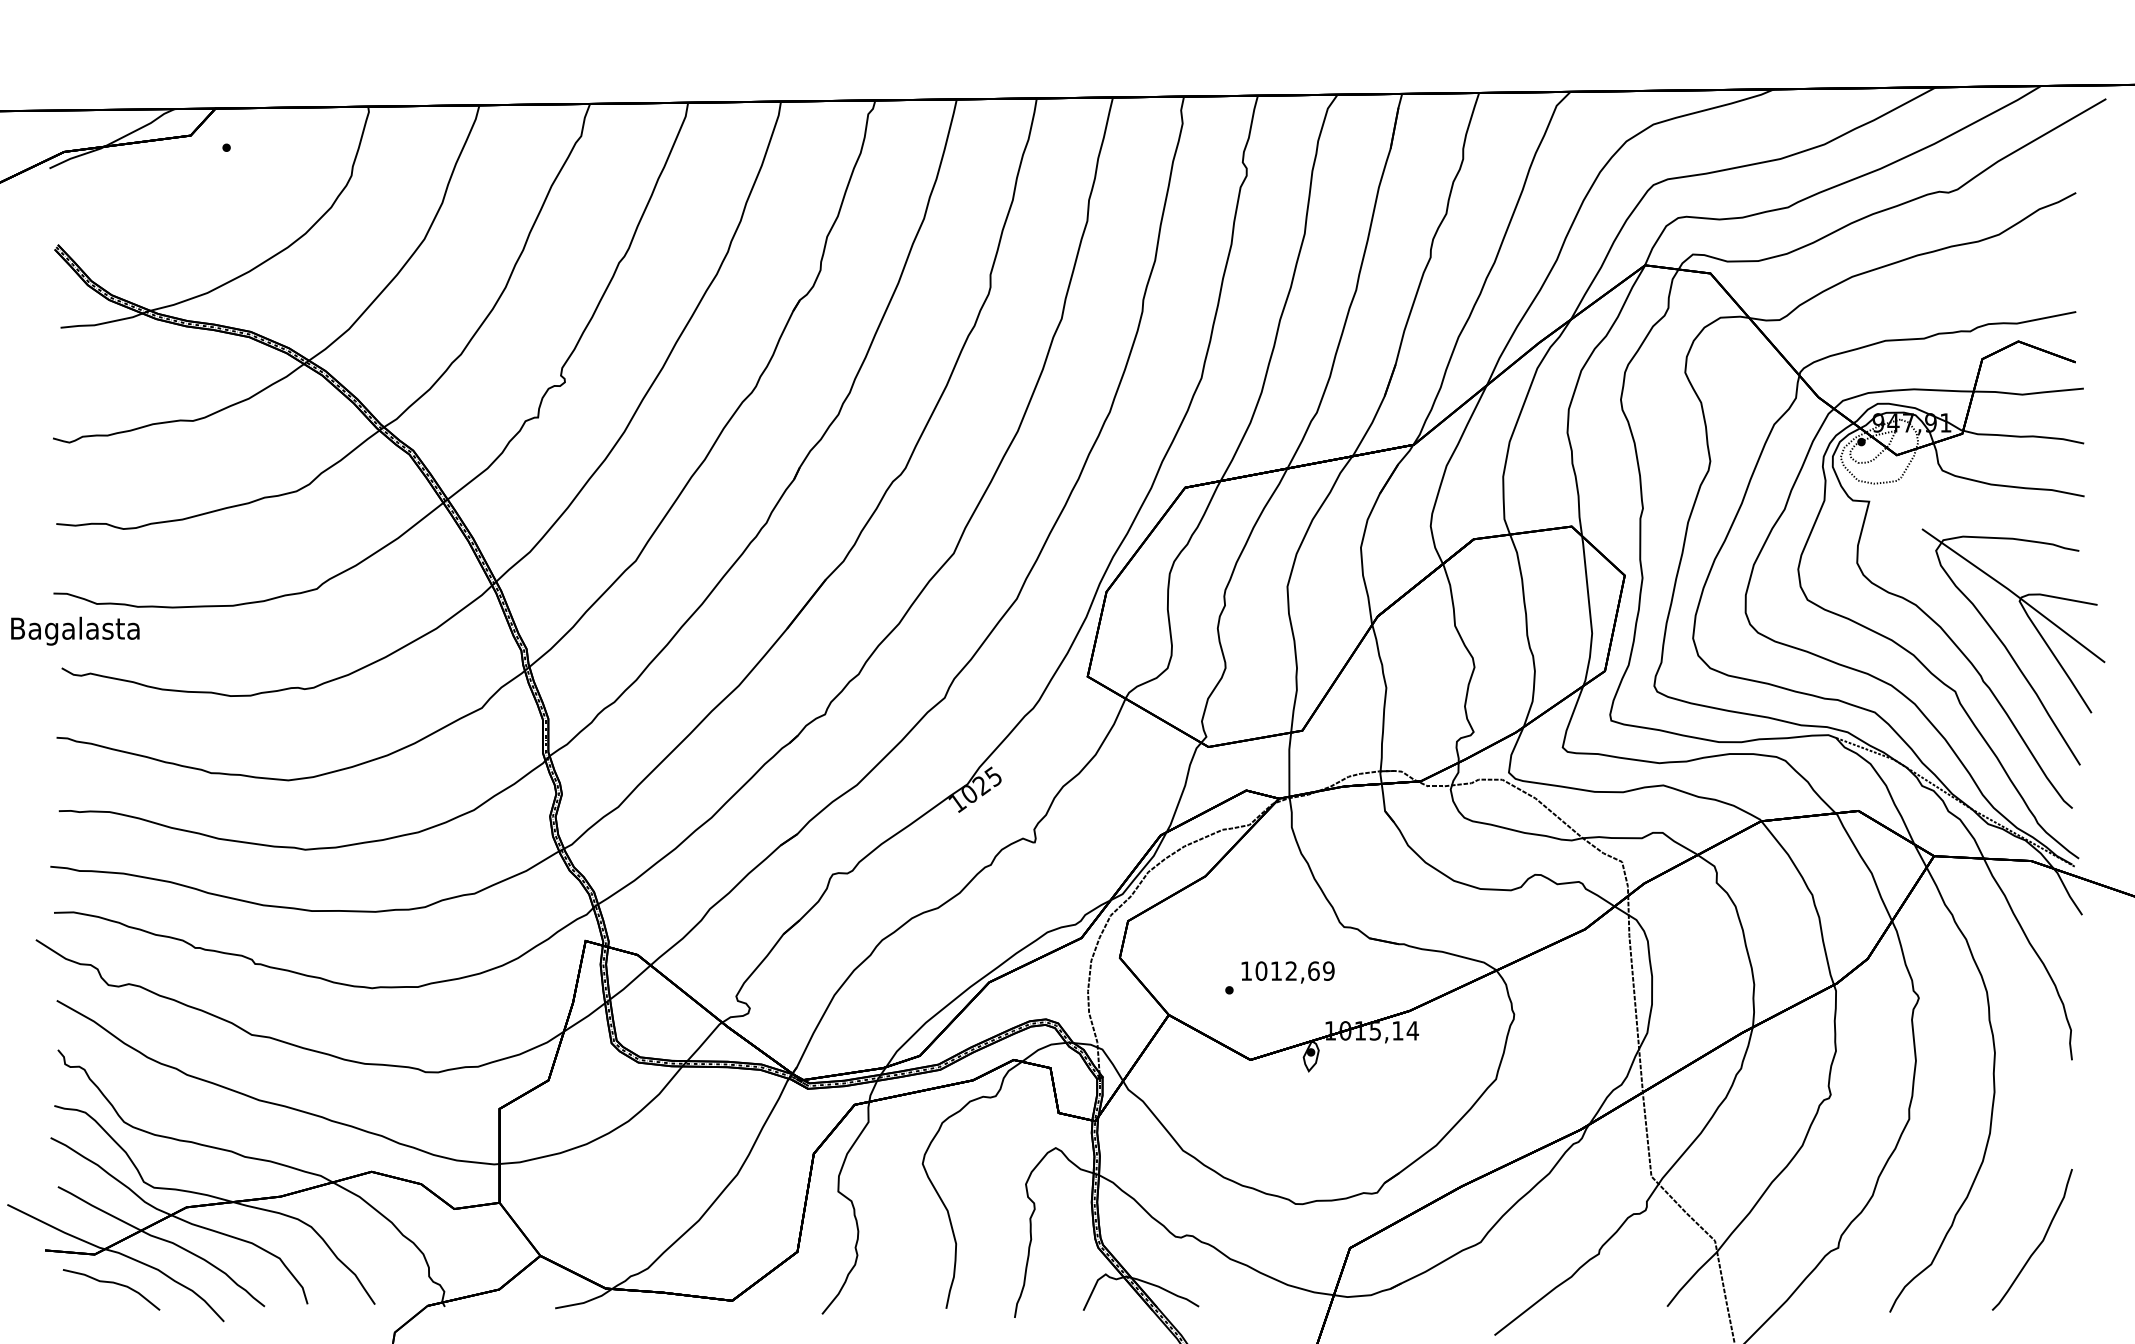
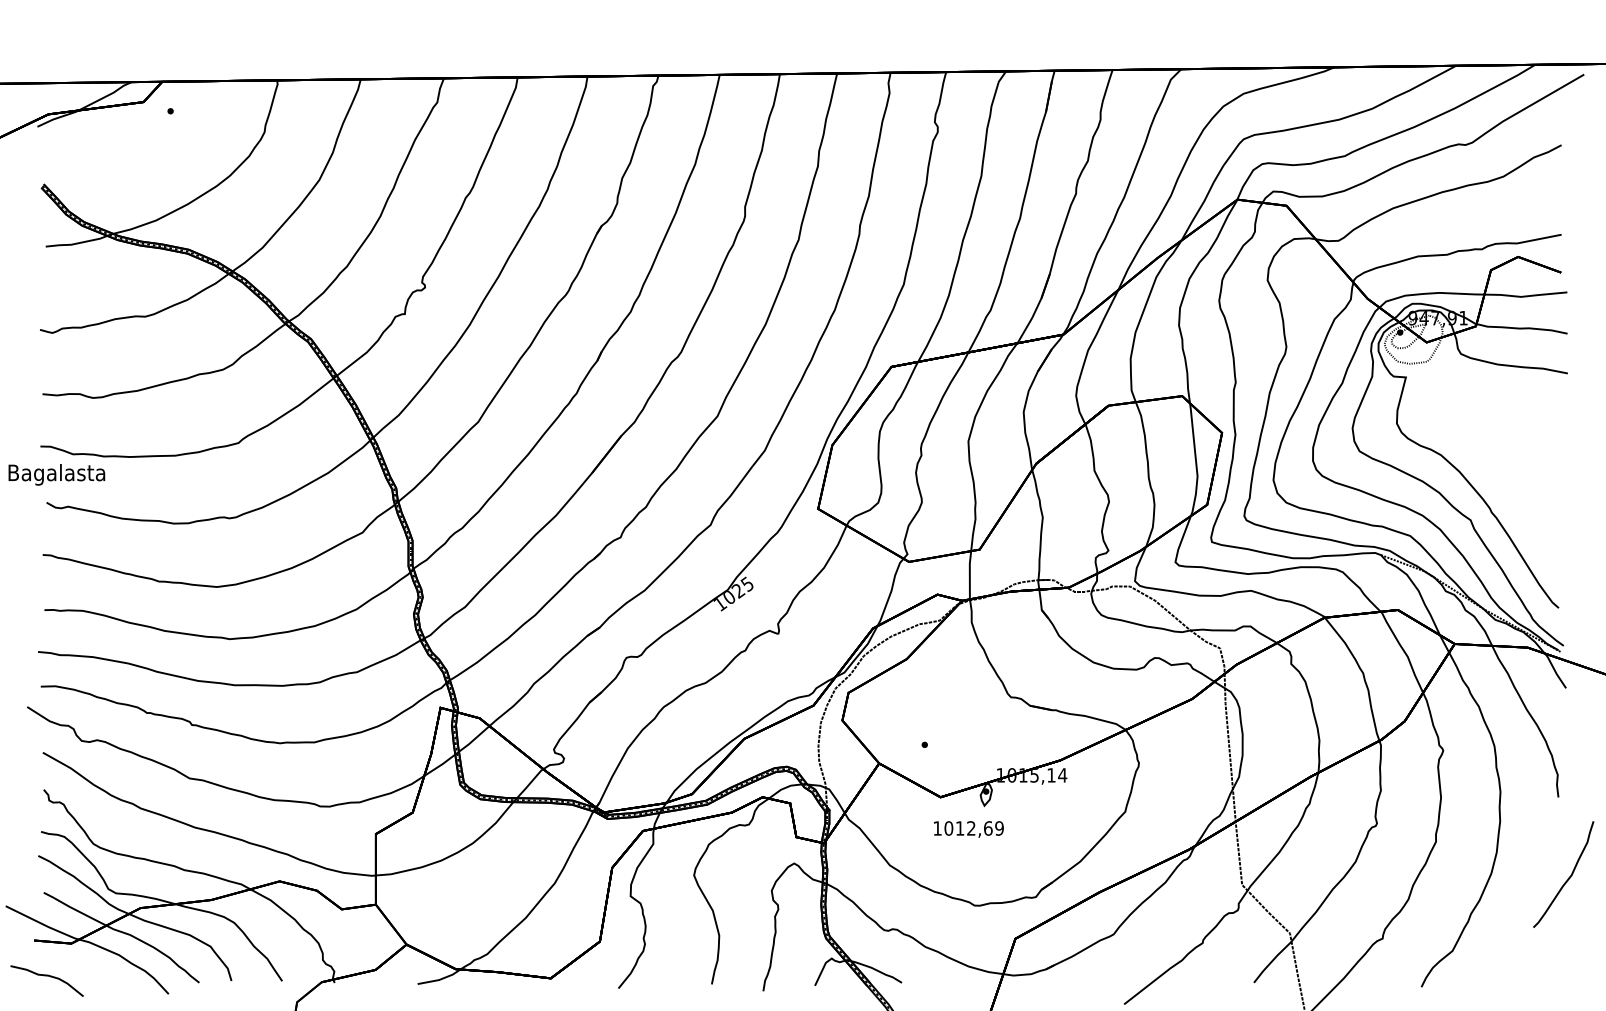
part: (2013, 646) -> (1514, 486), removed
text: (1287, 972) -> (968, 829), moved
curve: (2037, 1245) -> (1567, 878), moved
curve: (110, 1283) -> (46, 976), moved

